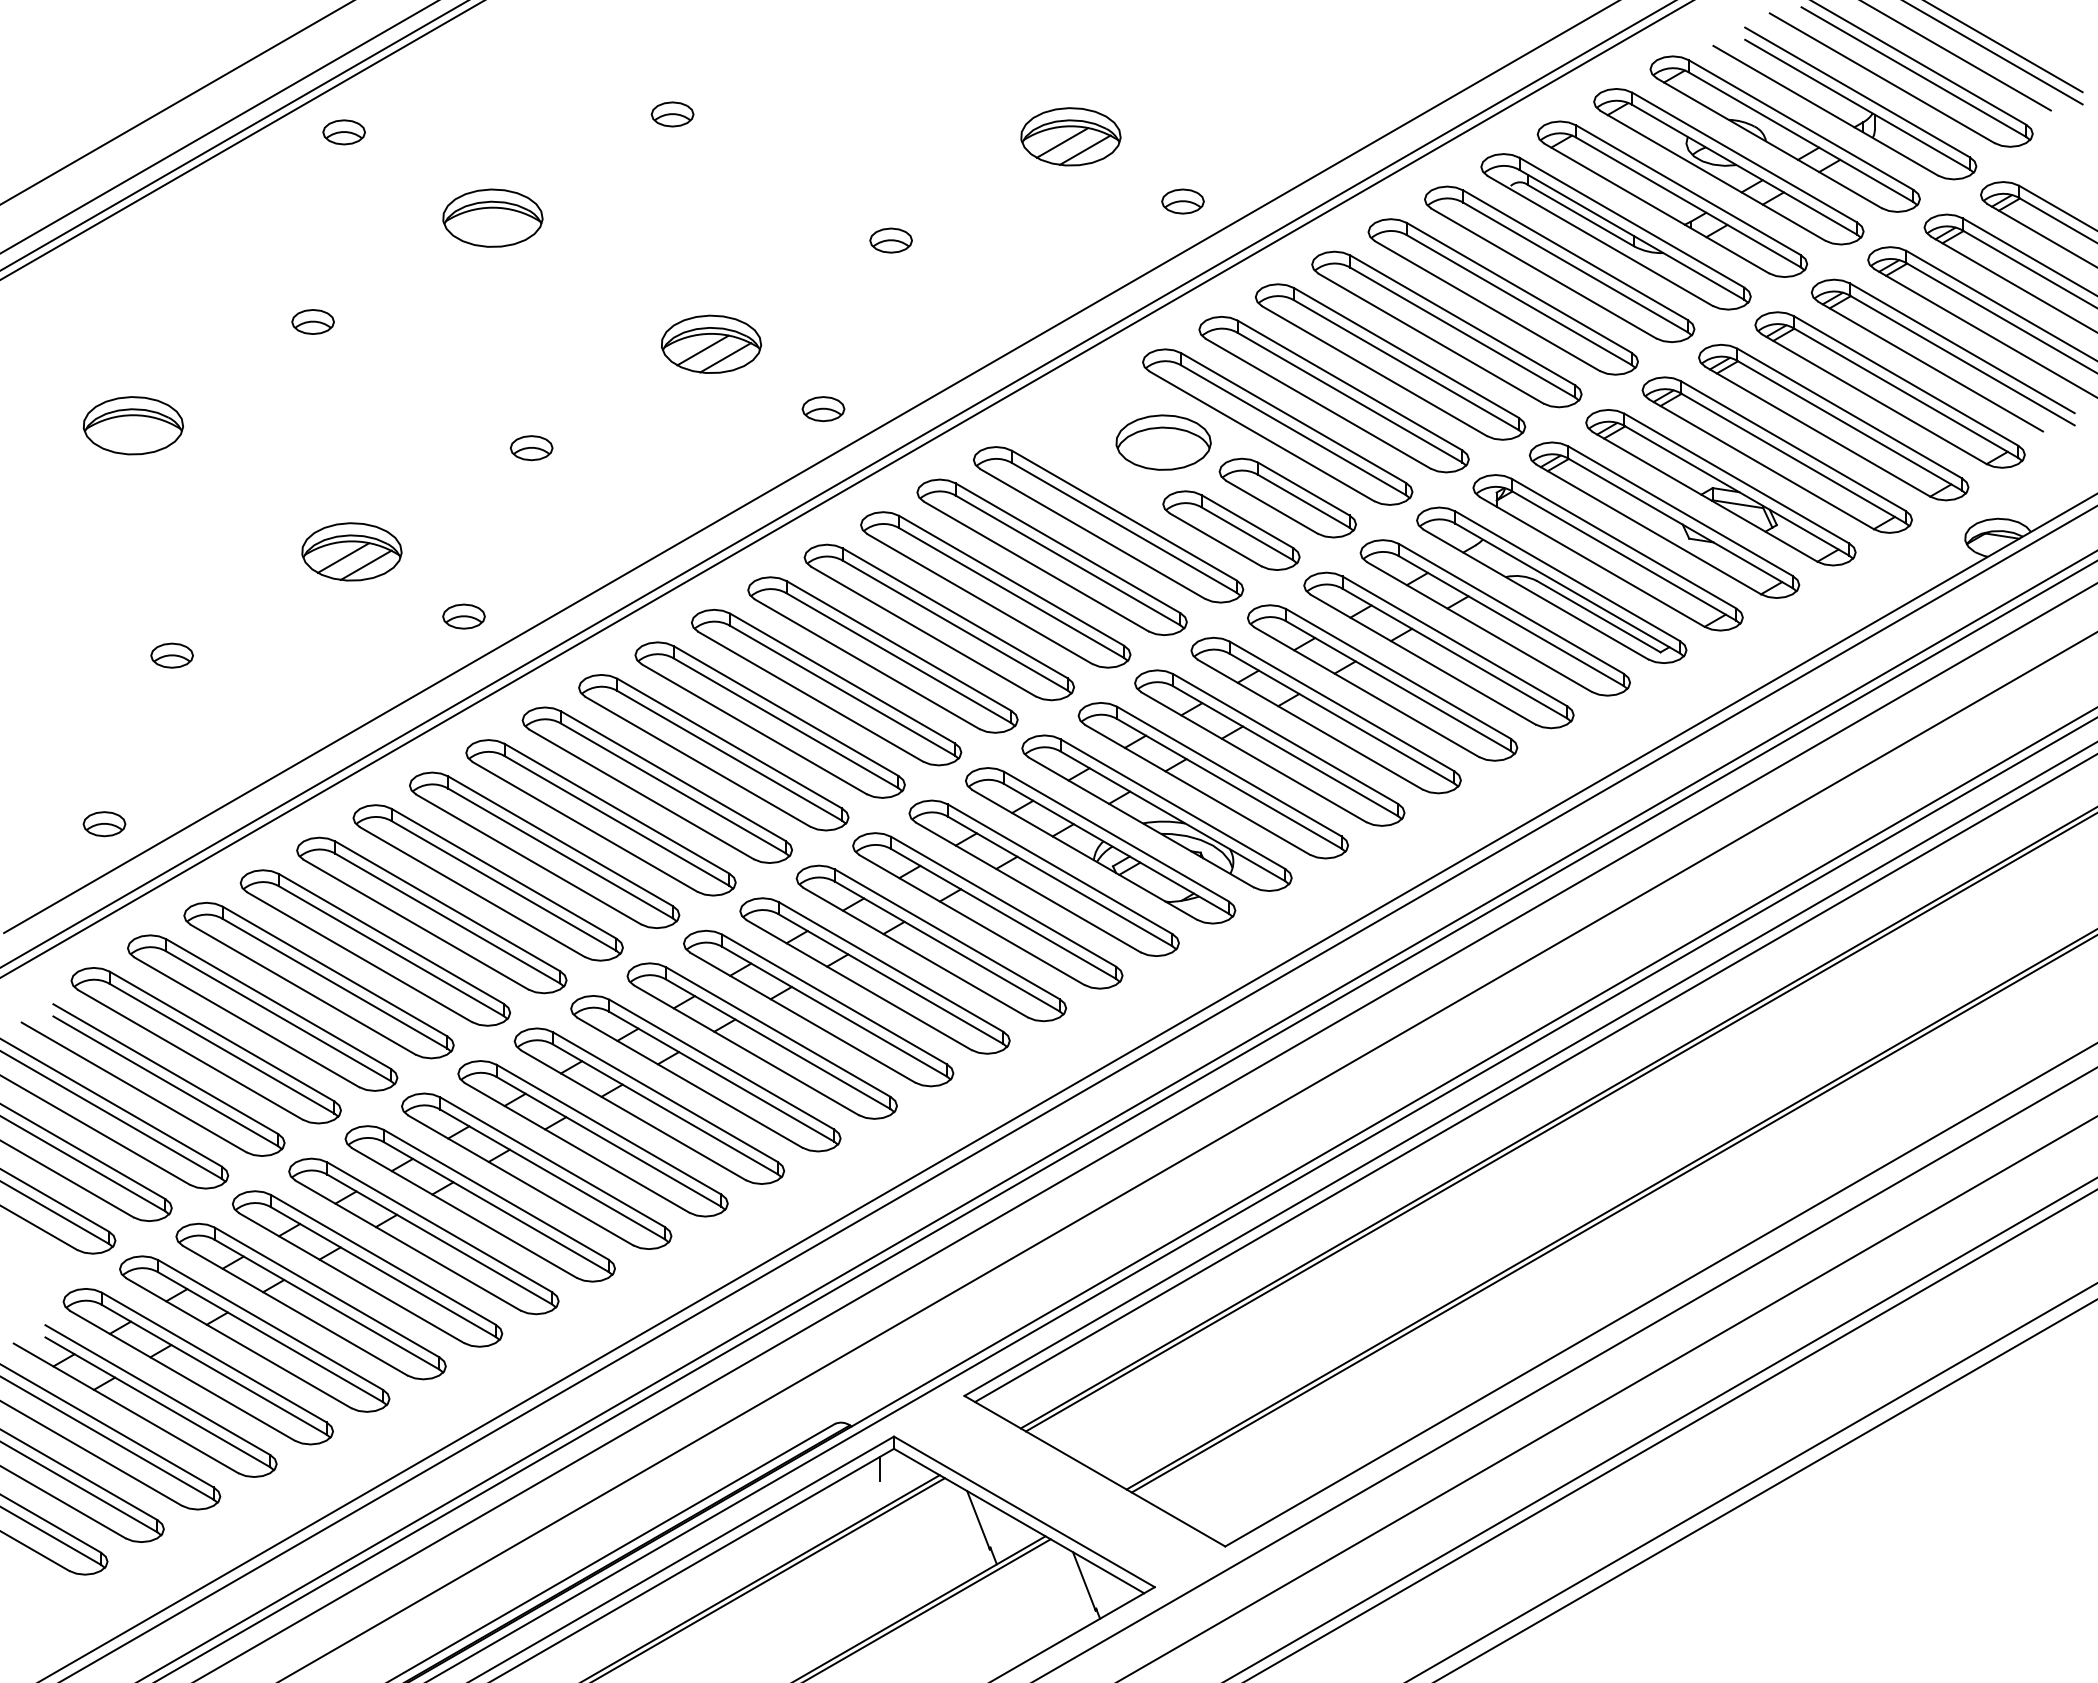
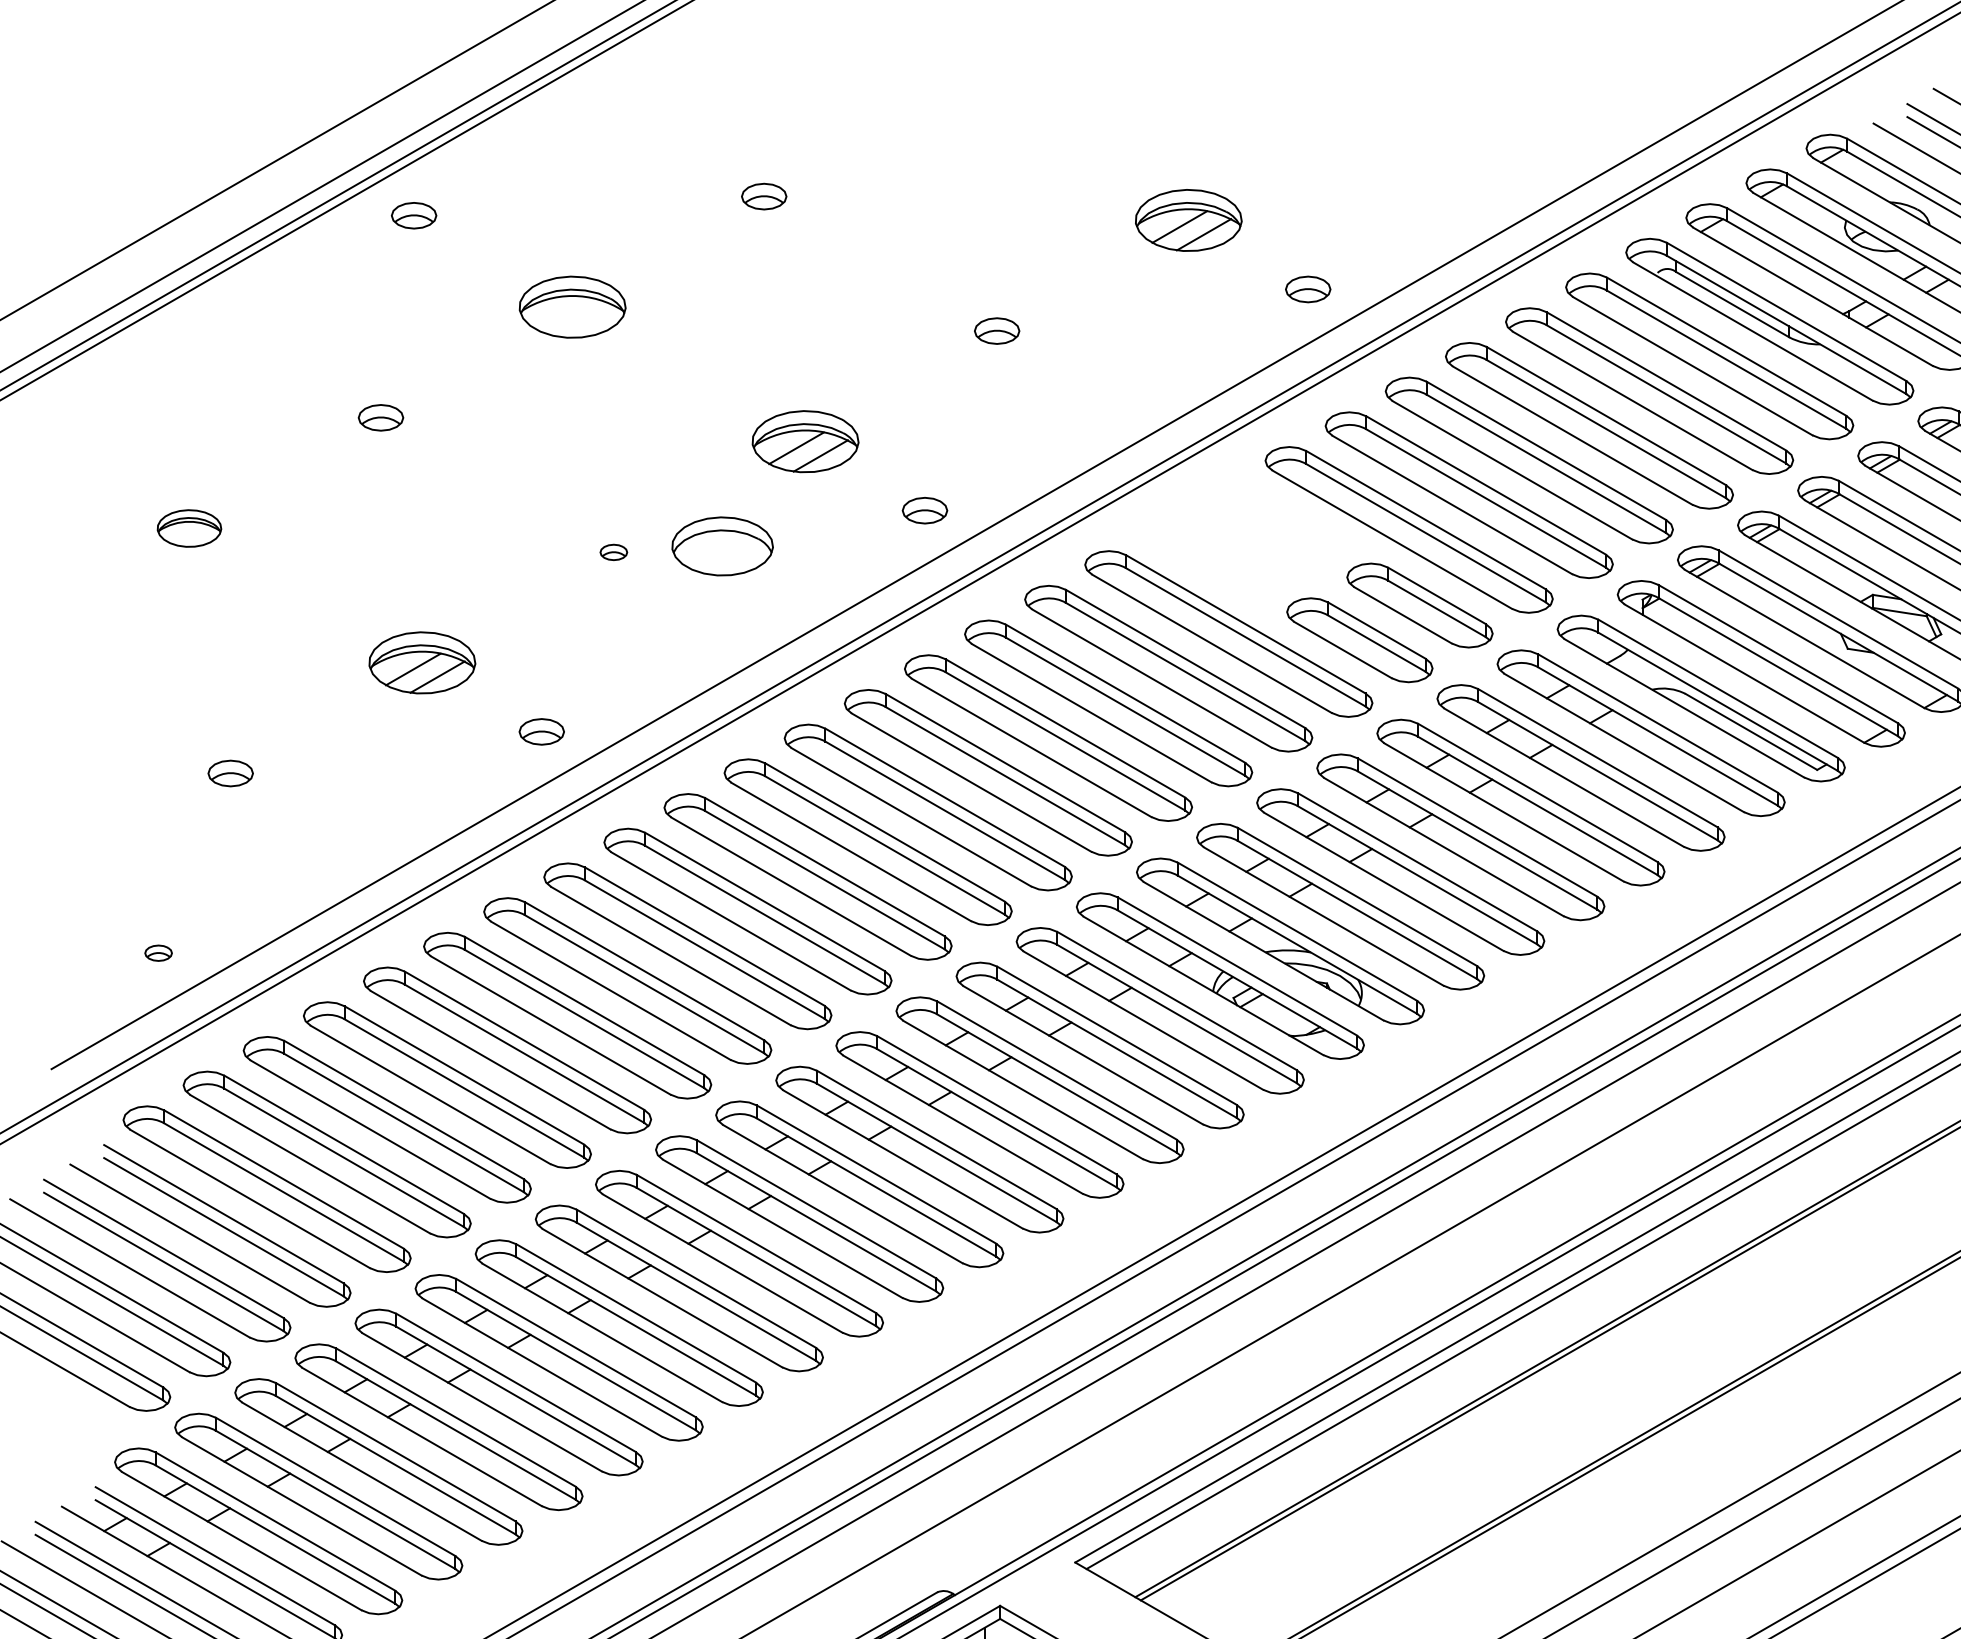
part: (133, 425) -> (189, 528), size x0.6
part: (1163, 442) -> (722, 546), moved
part: (531, 448) -> (613, 552), size x0.6
part: (104, 824) -> (158, 953), size x0.6

